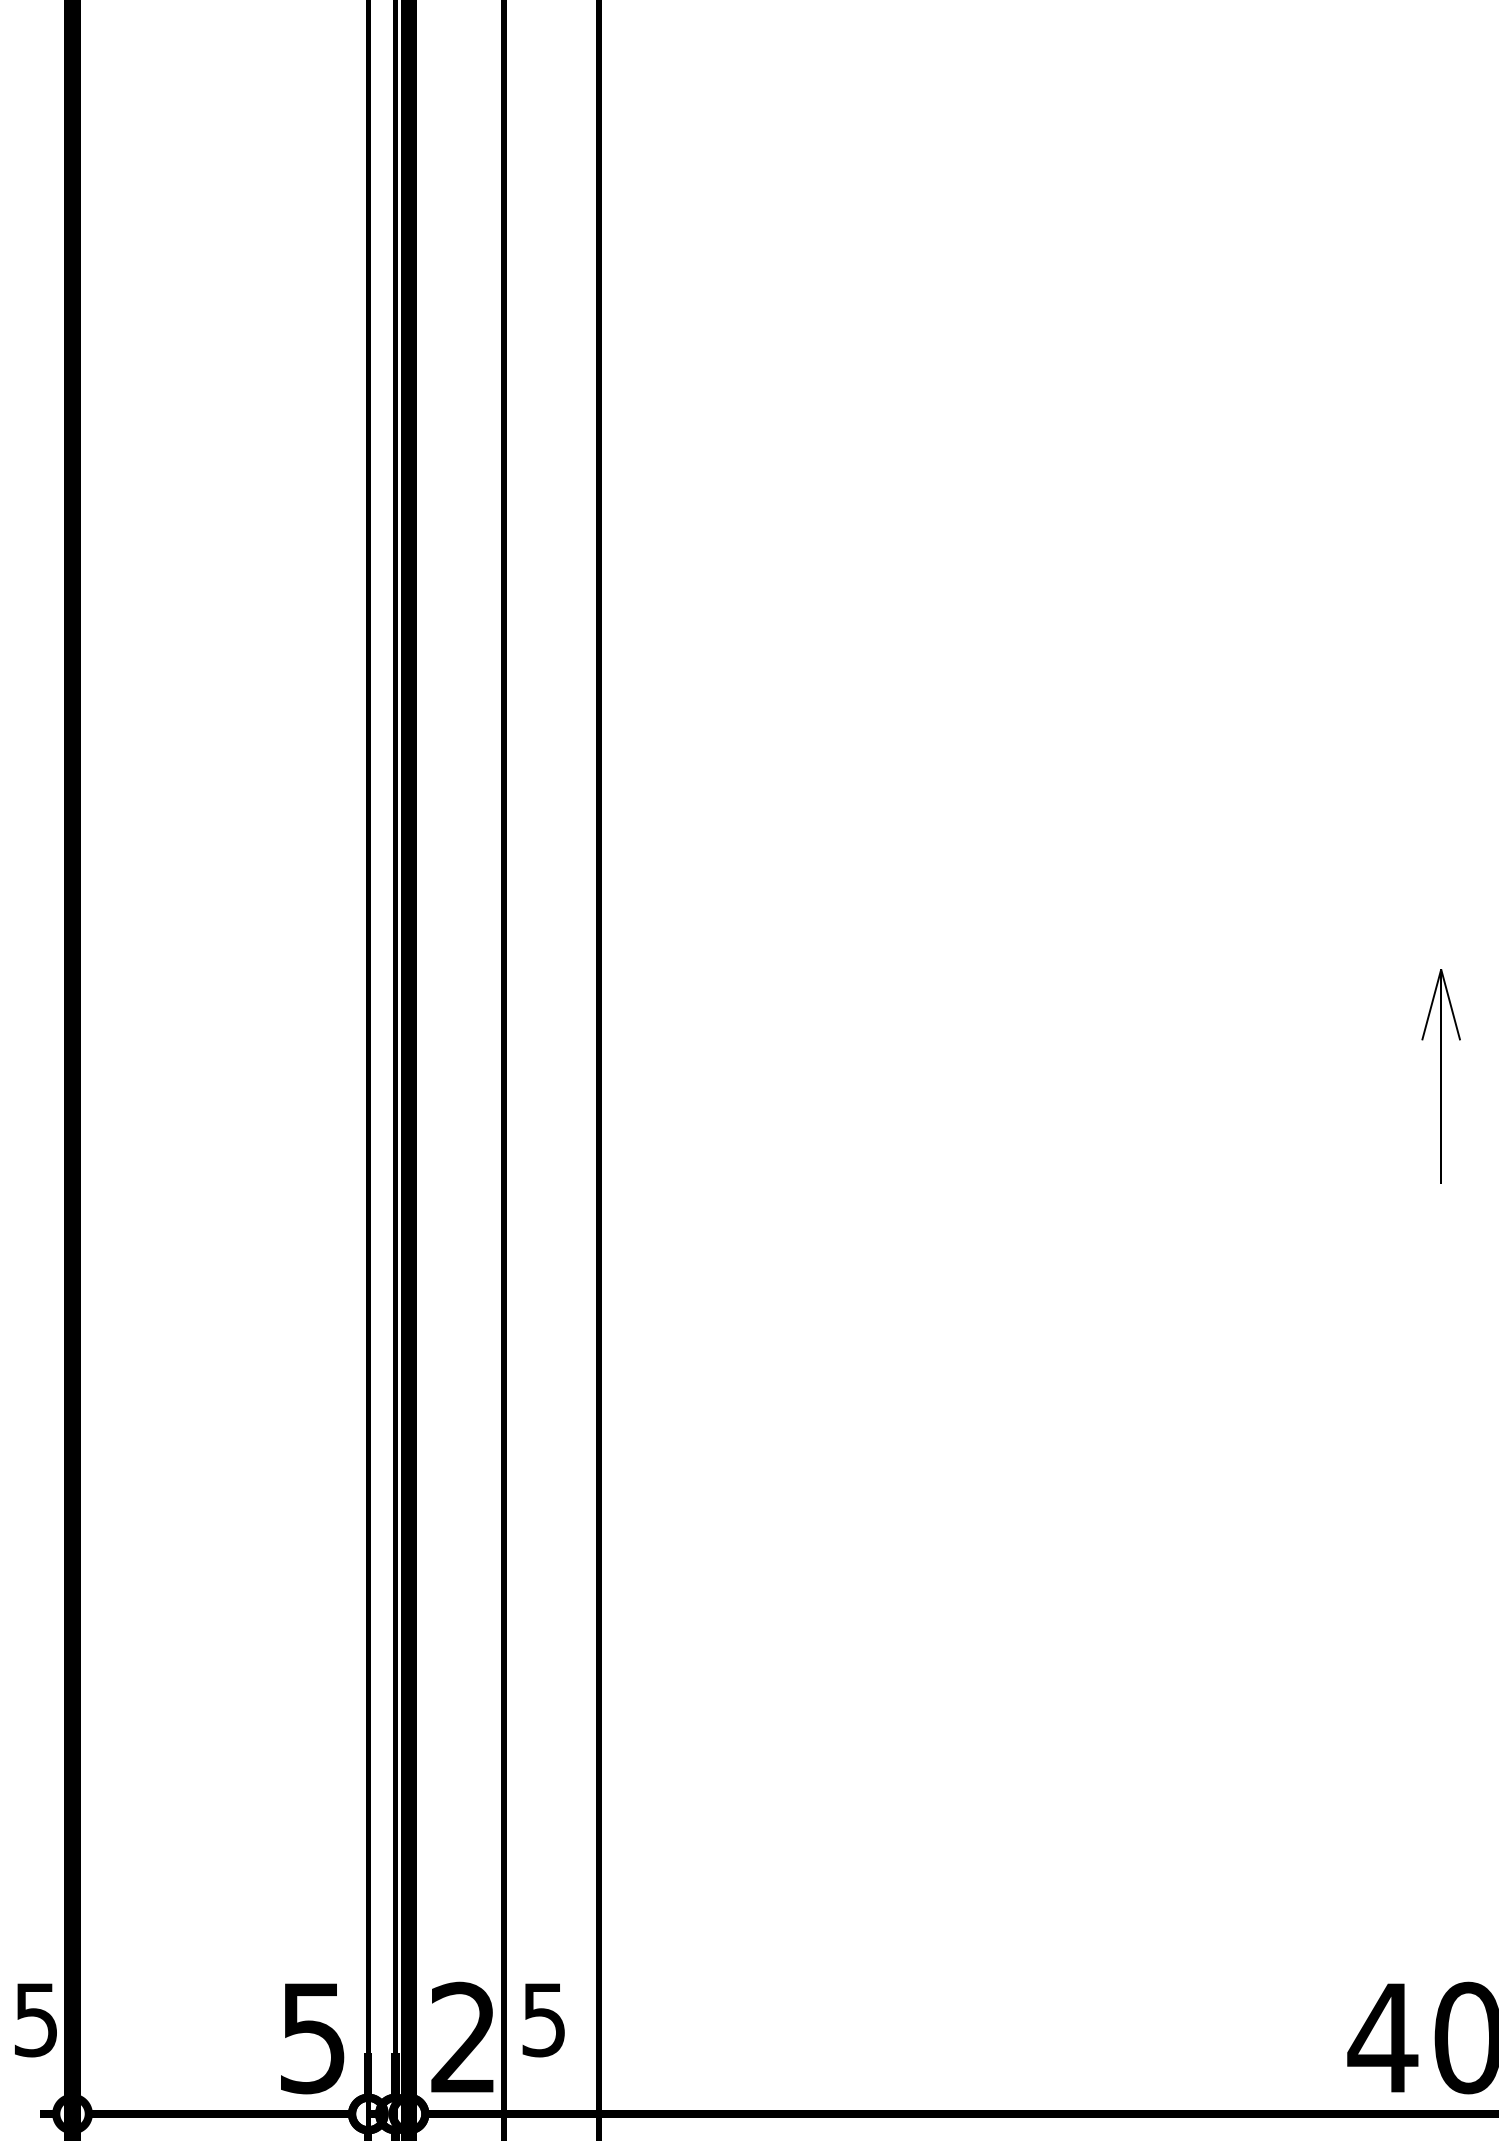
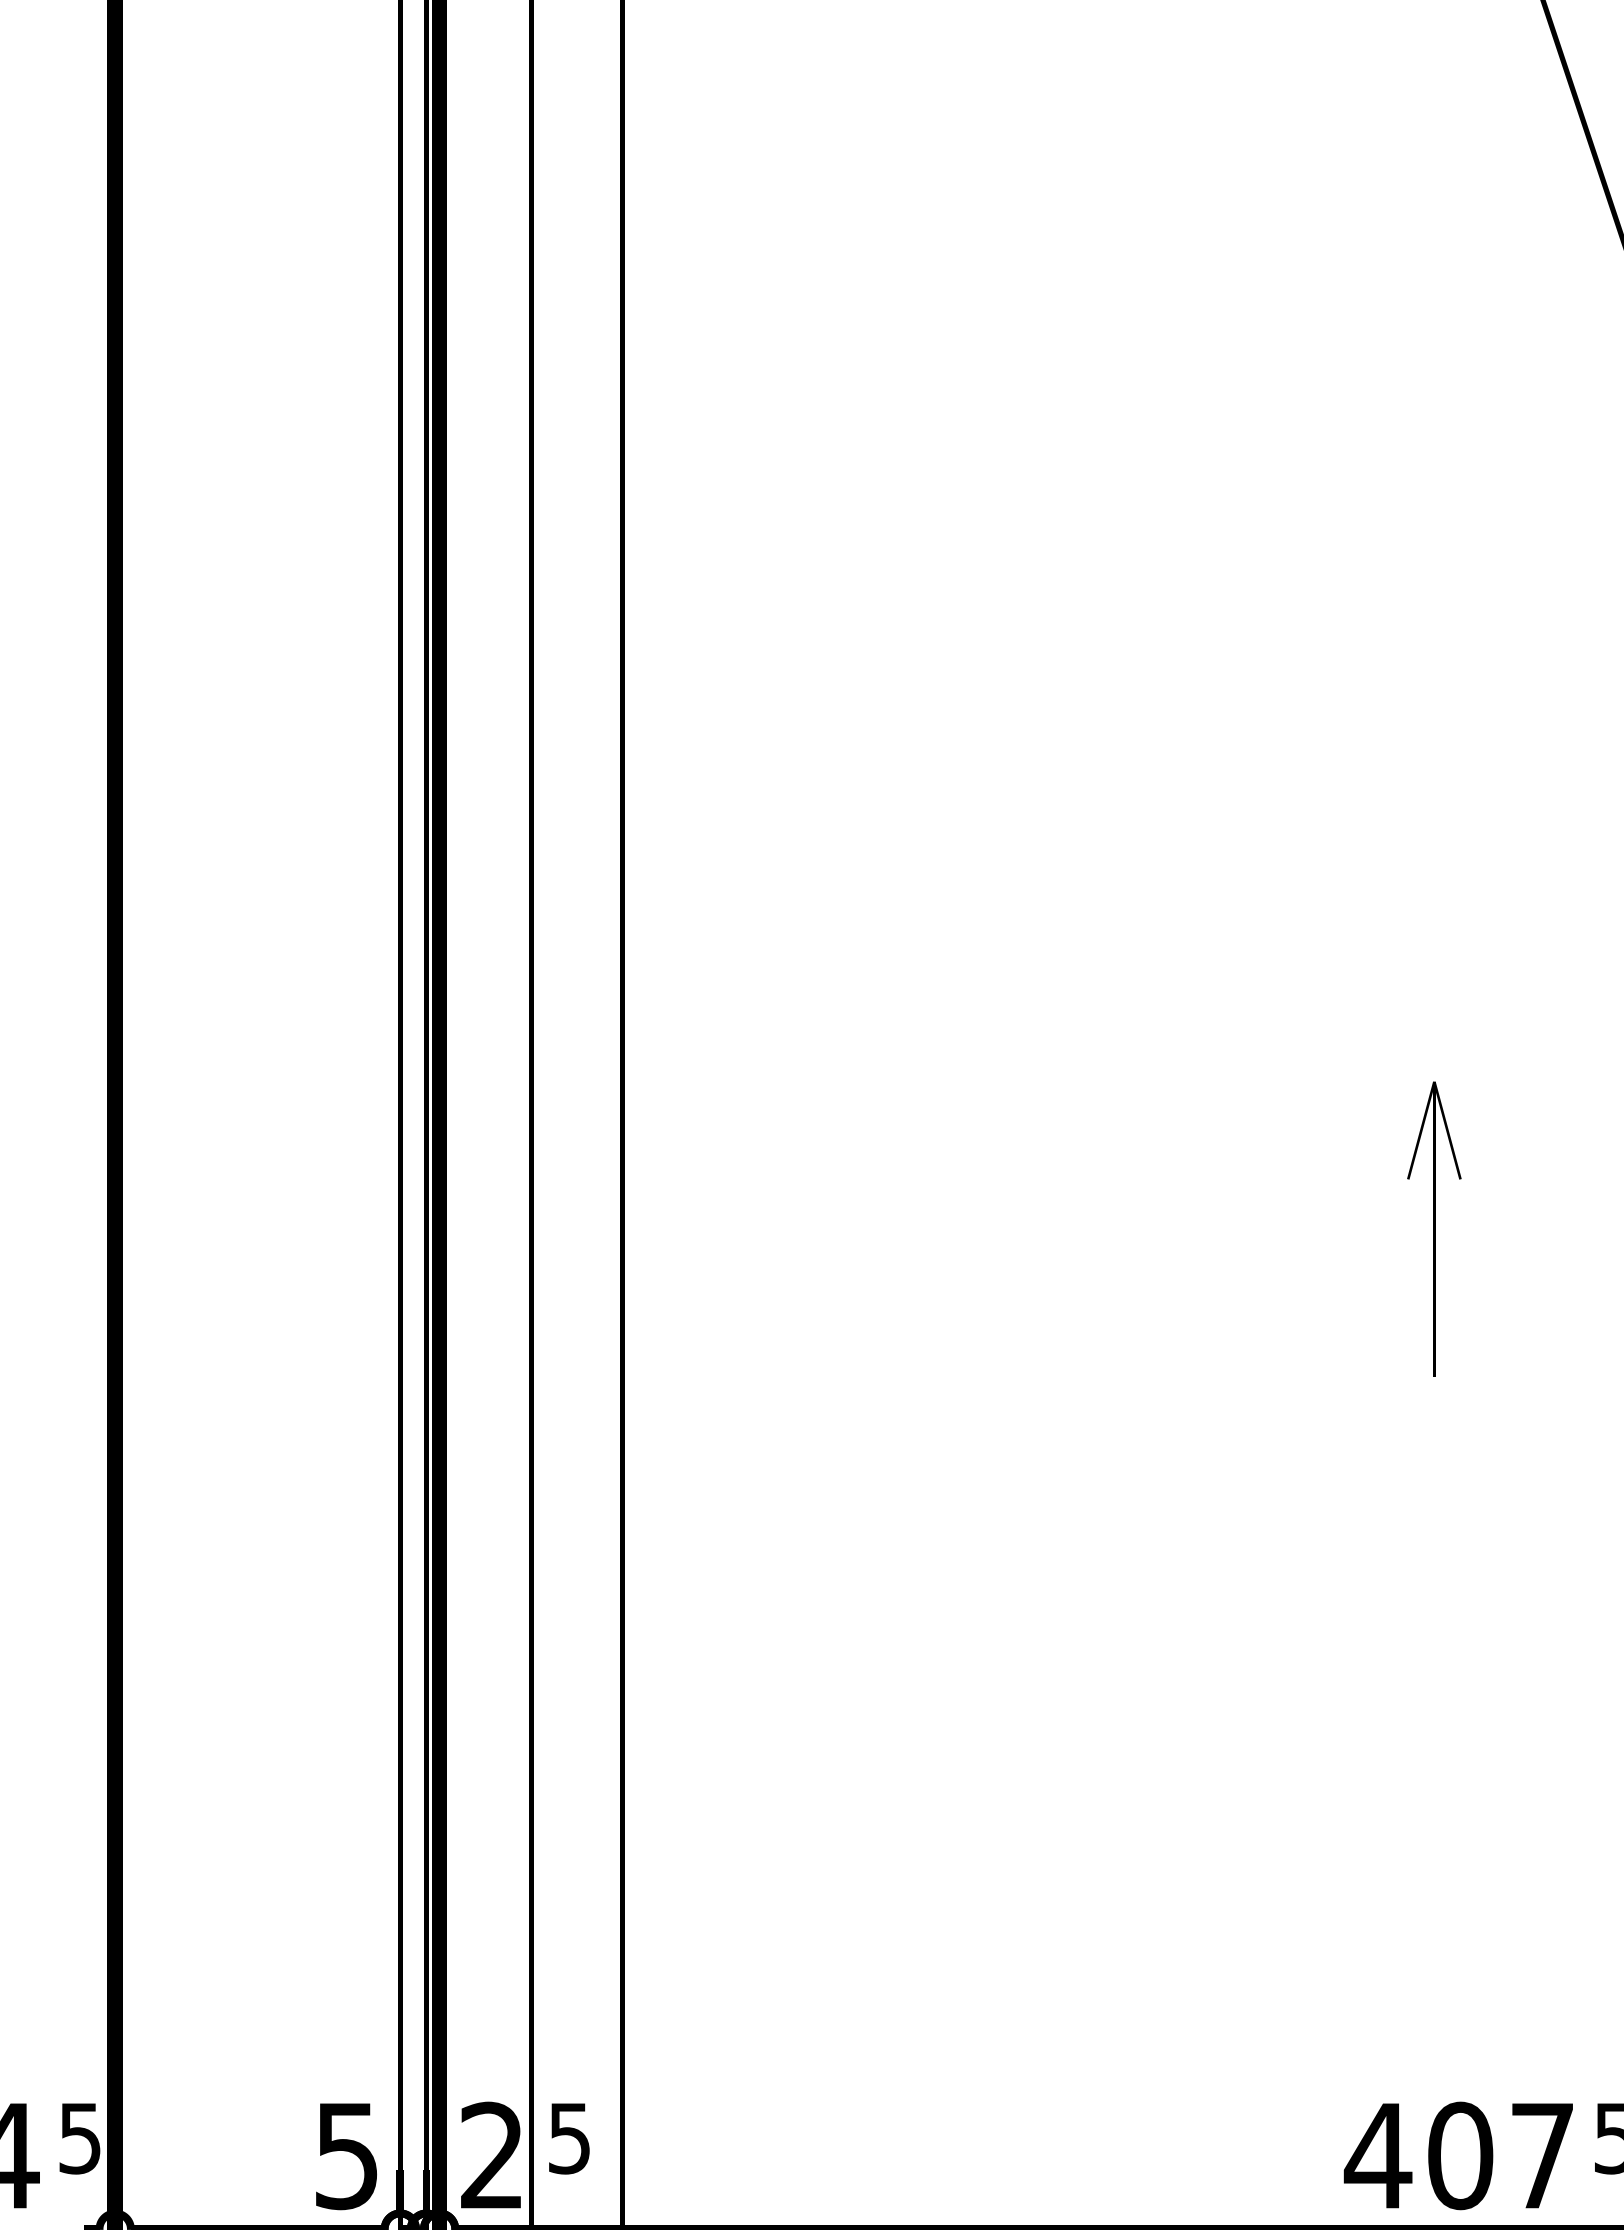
part: (1441, 1075) -> (1434, 1228), size x1.43

